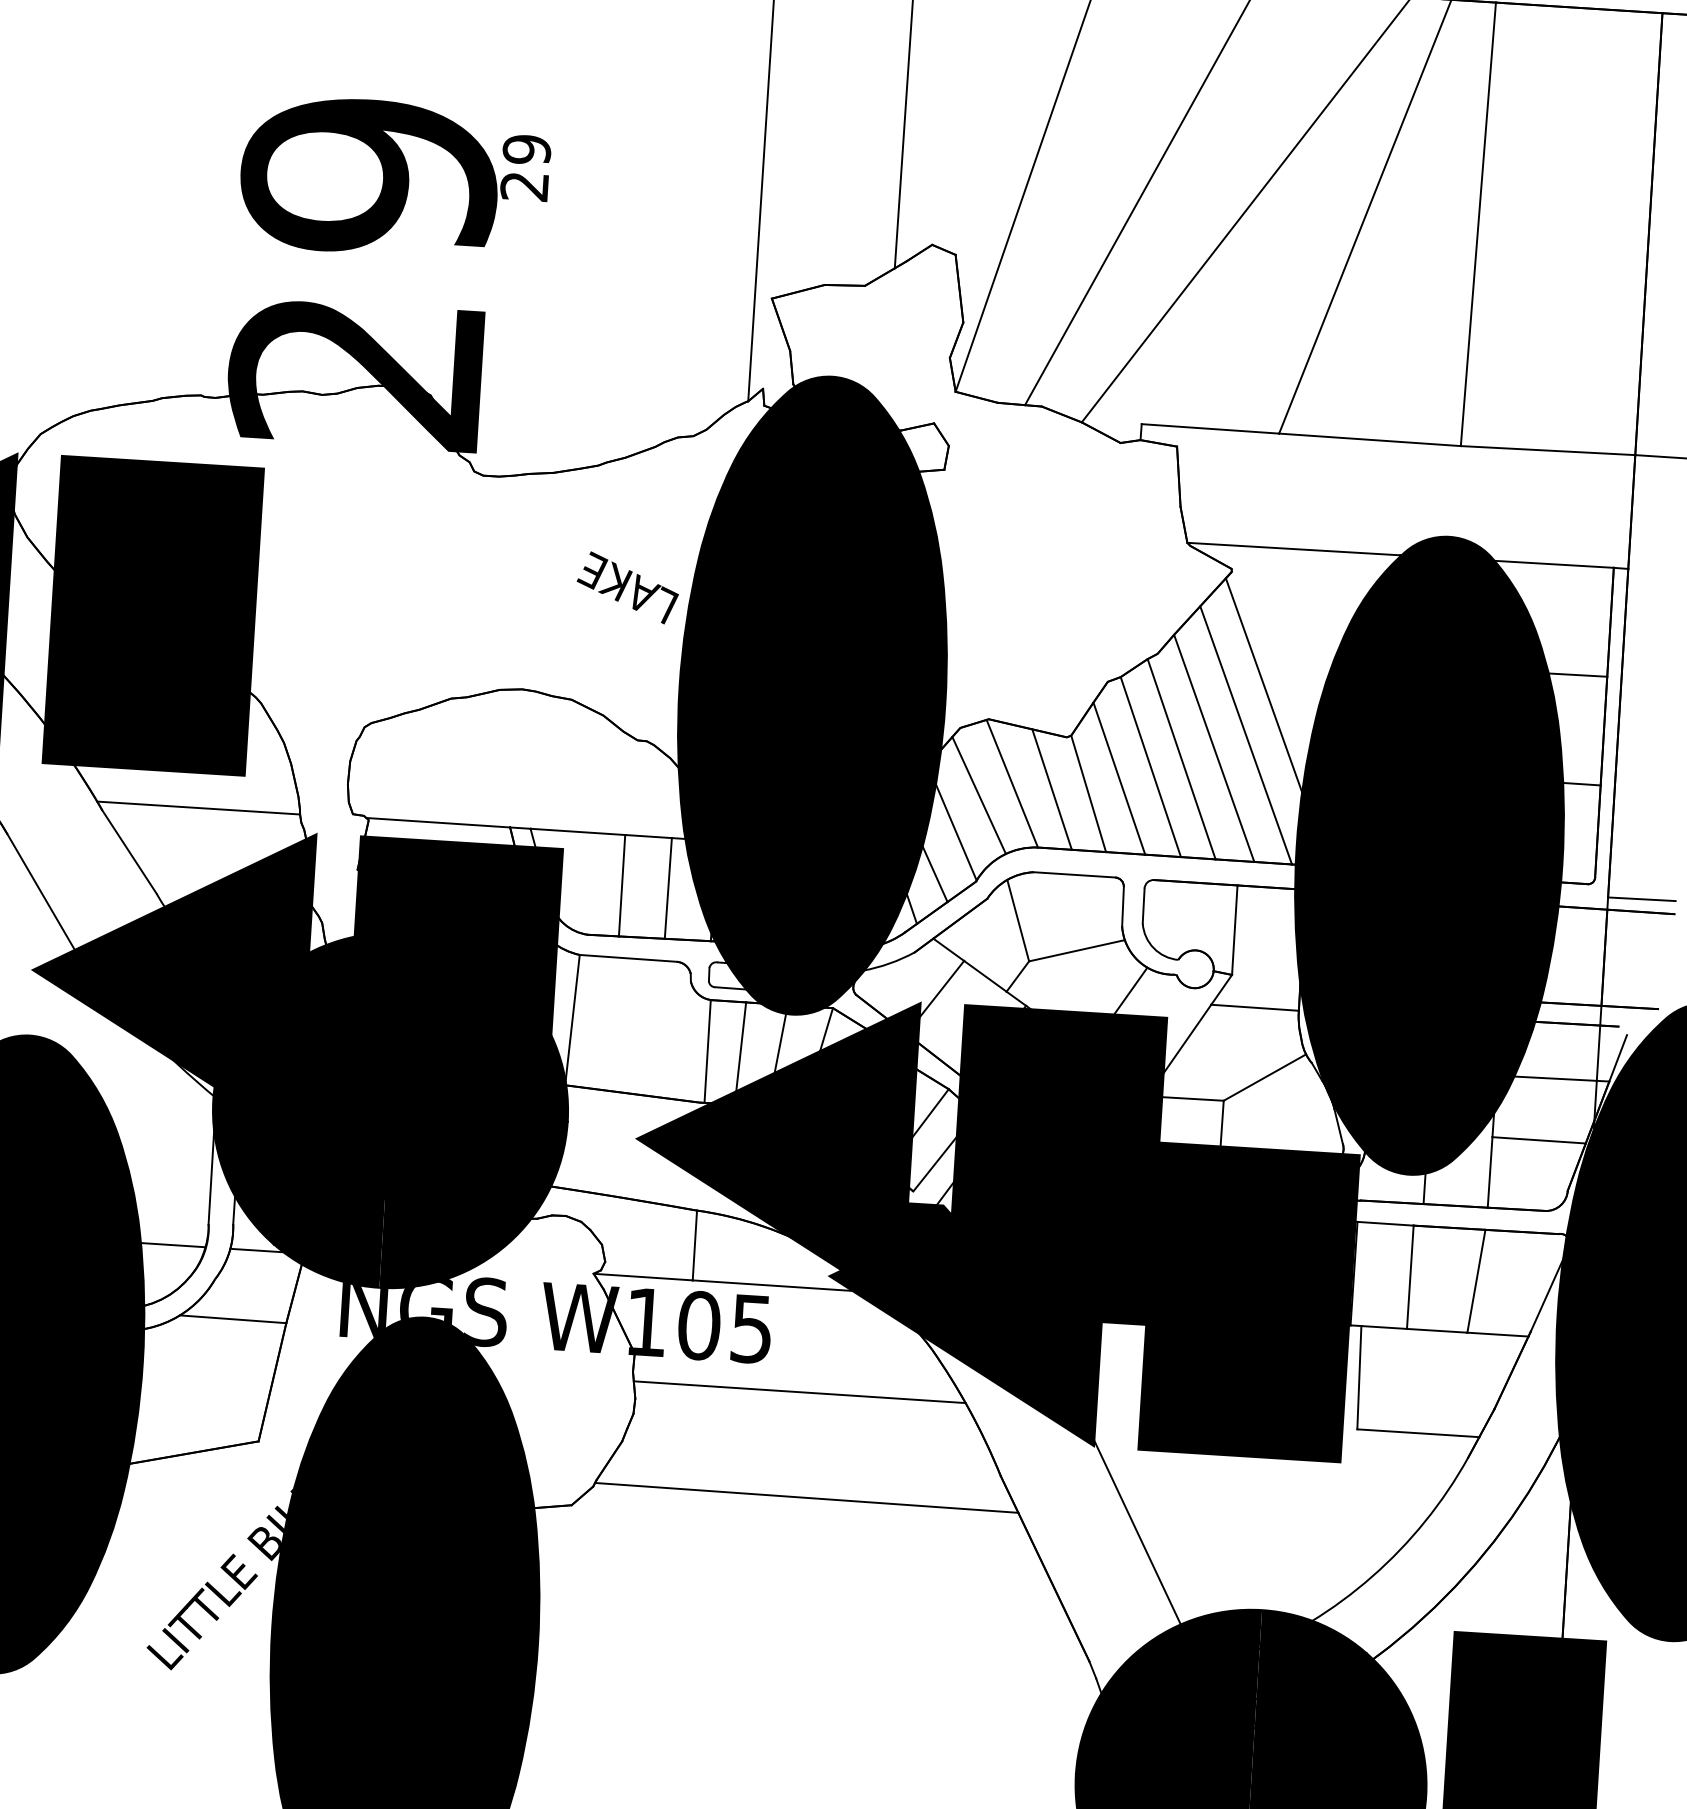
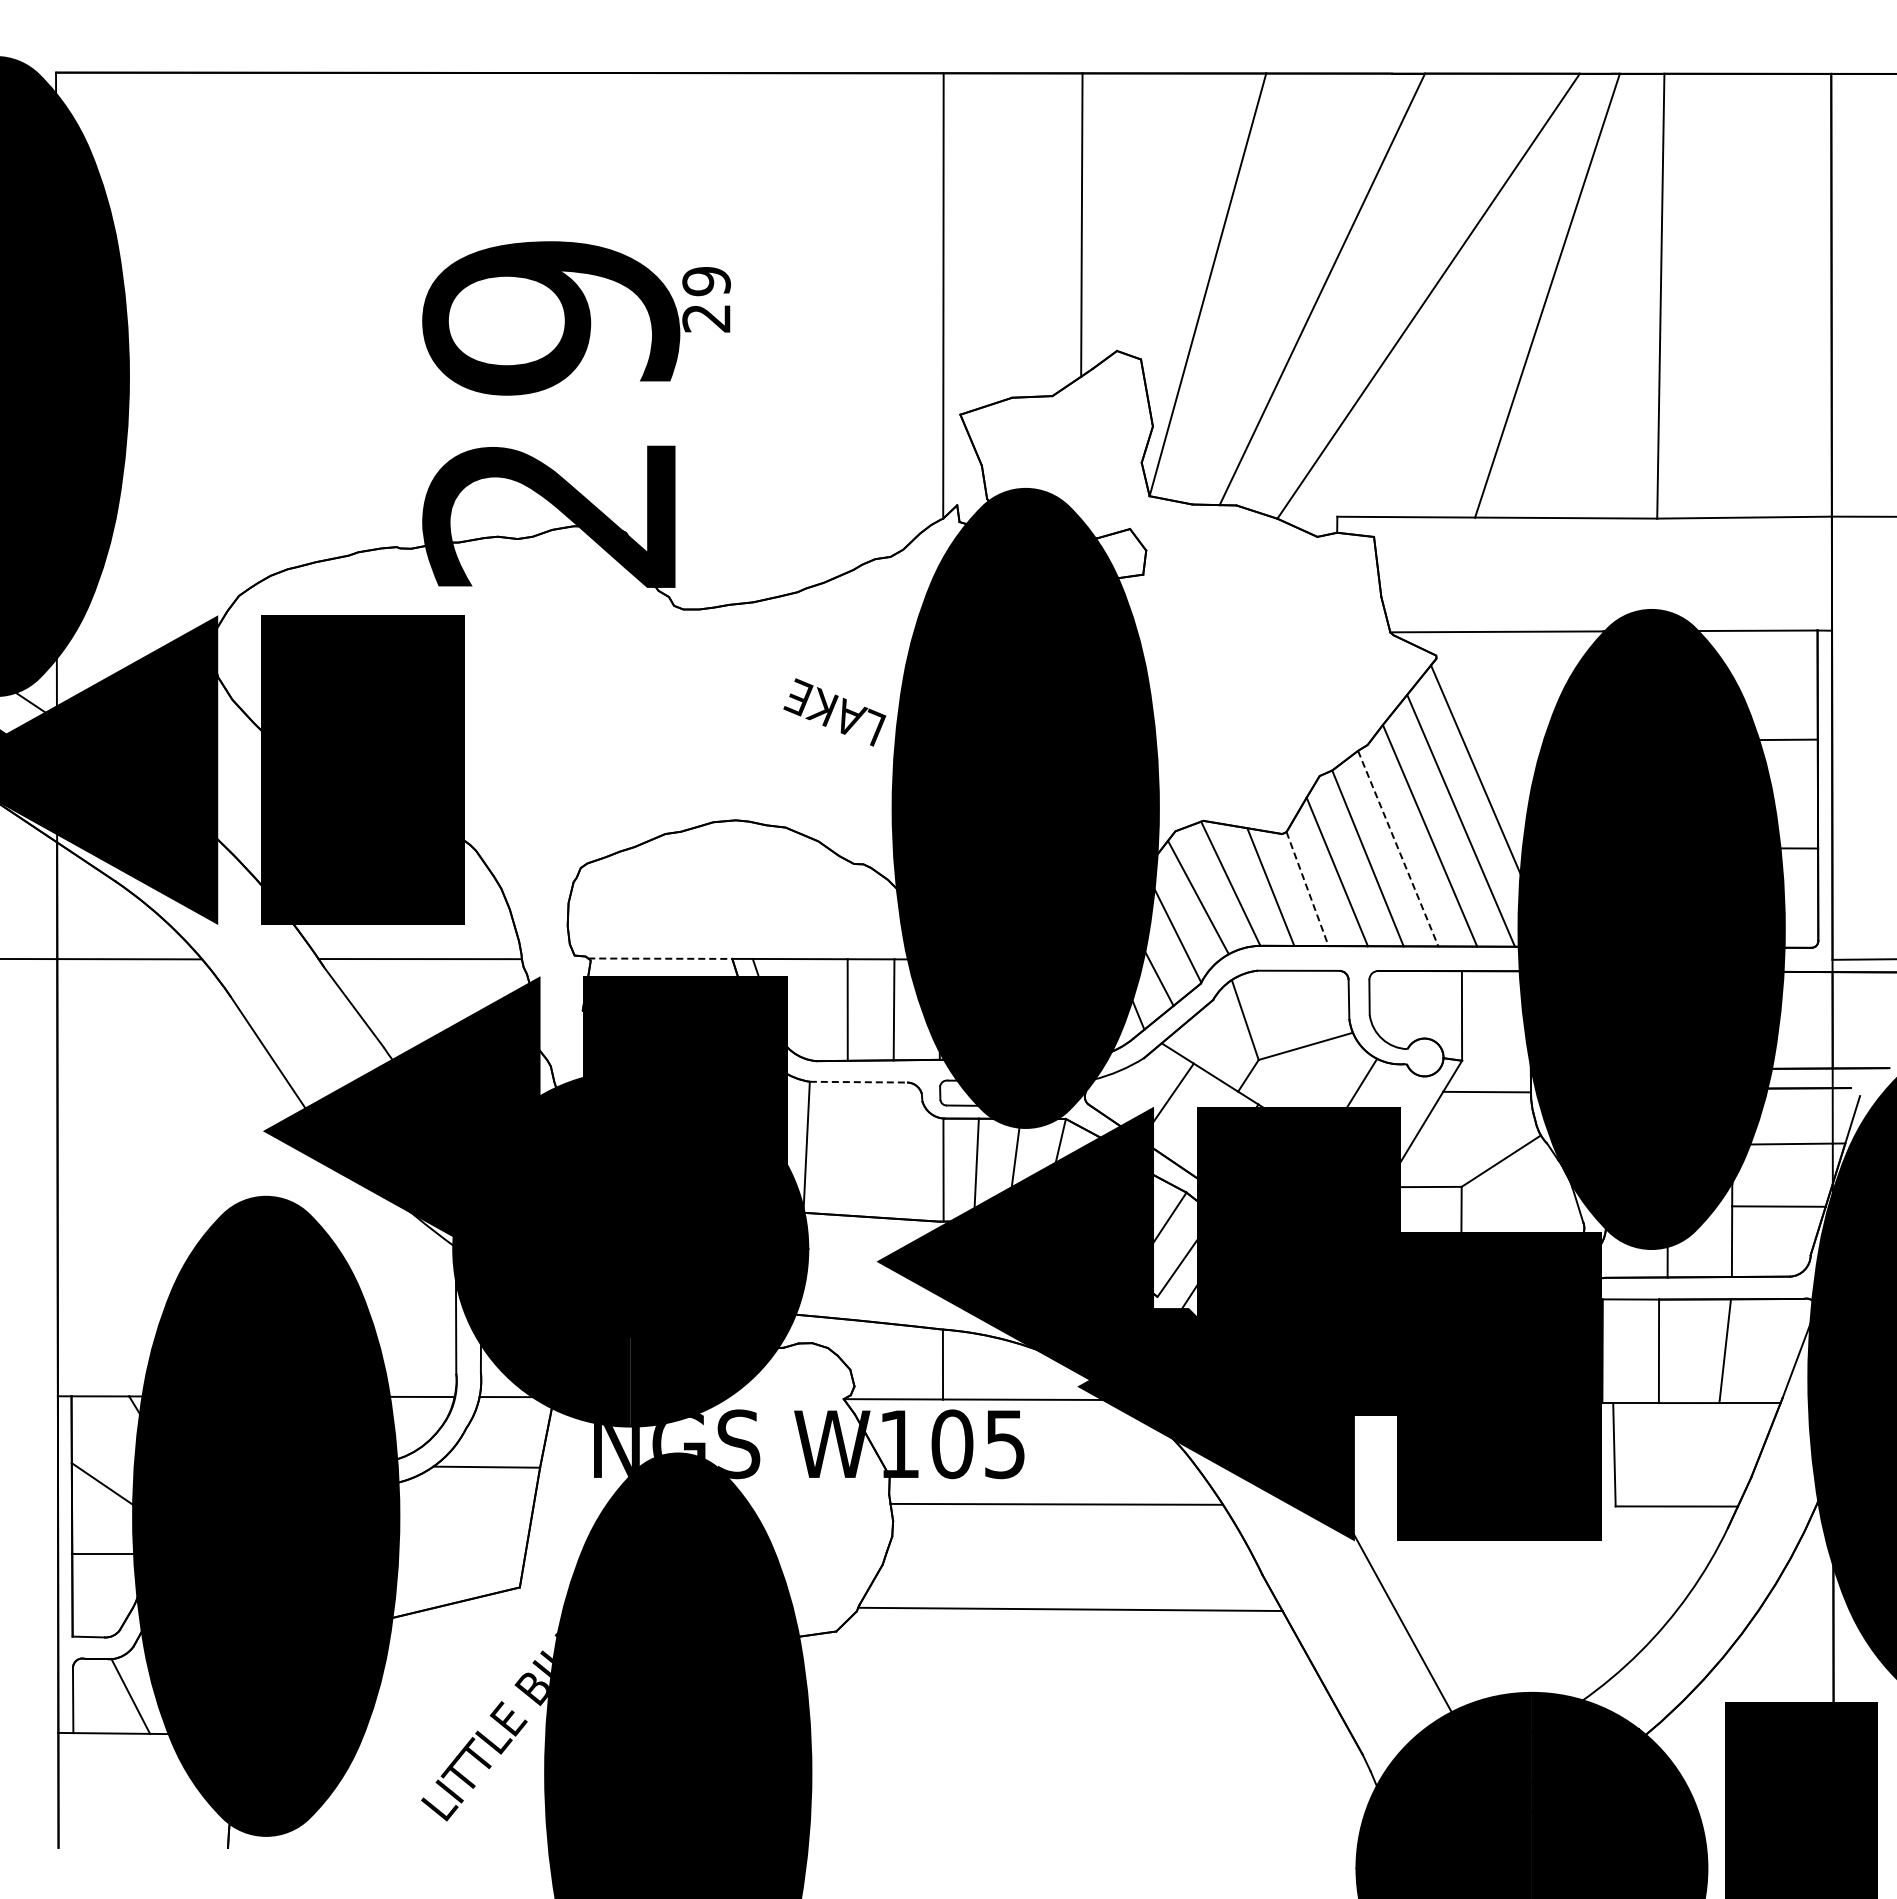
line: (1181, 759) -> (1398, 848), solid -> dashed
line: (1088, 794) -> (1307, 889), solid -> dashed
line: (438, 822) -> (660, 958), solid -> dashed
line: (628, 958) -> (858, 1082), solid -> dashed

